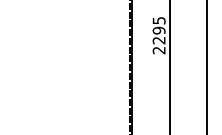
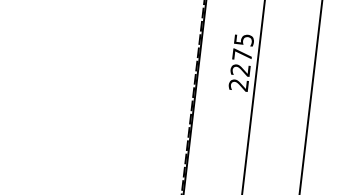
text: (158, 30) -> (241, 54), 2295 -> 2275

